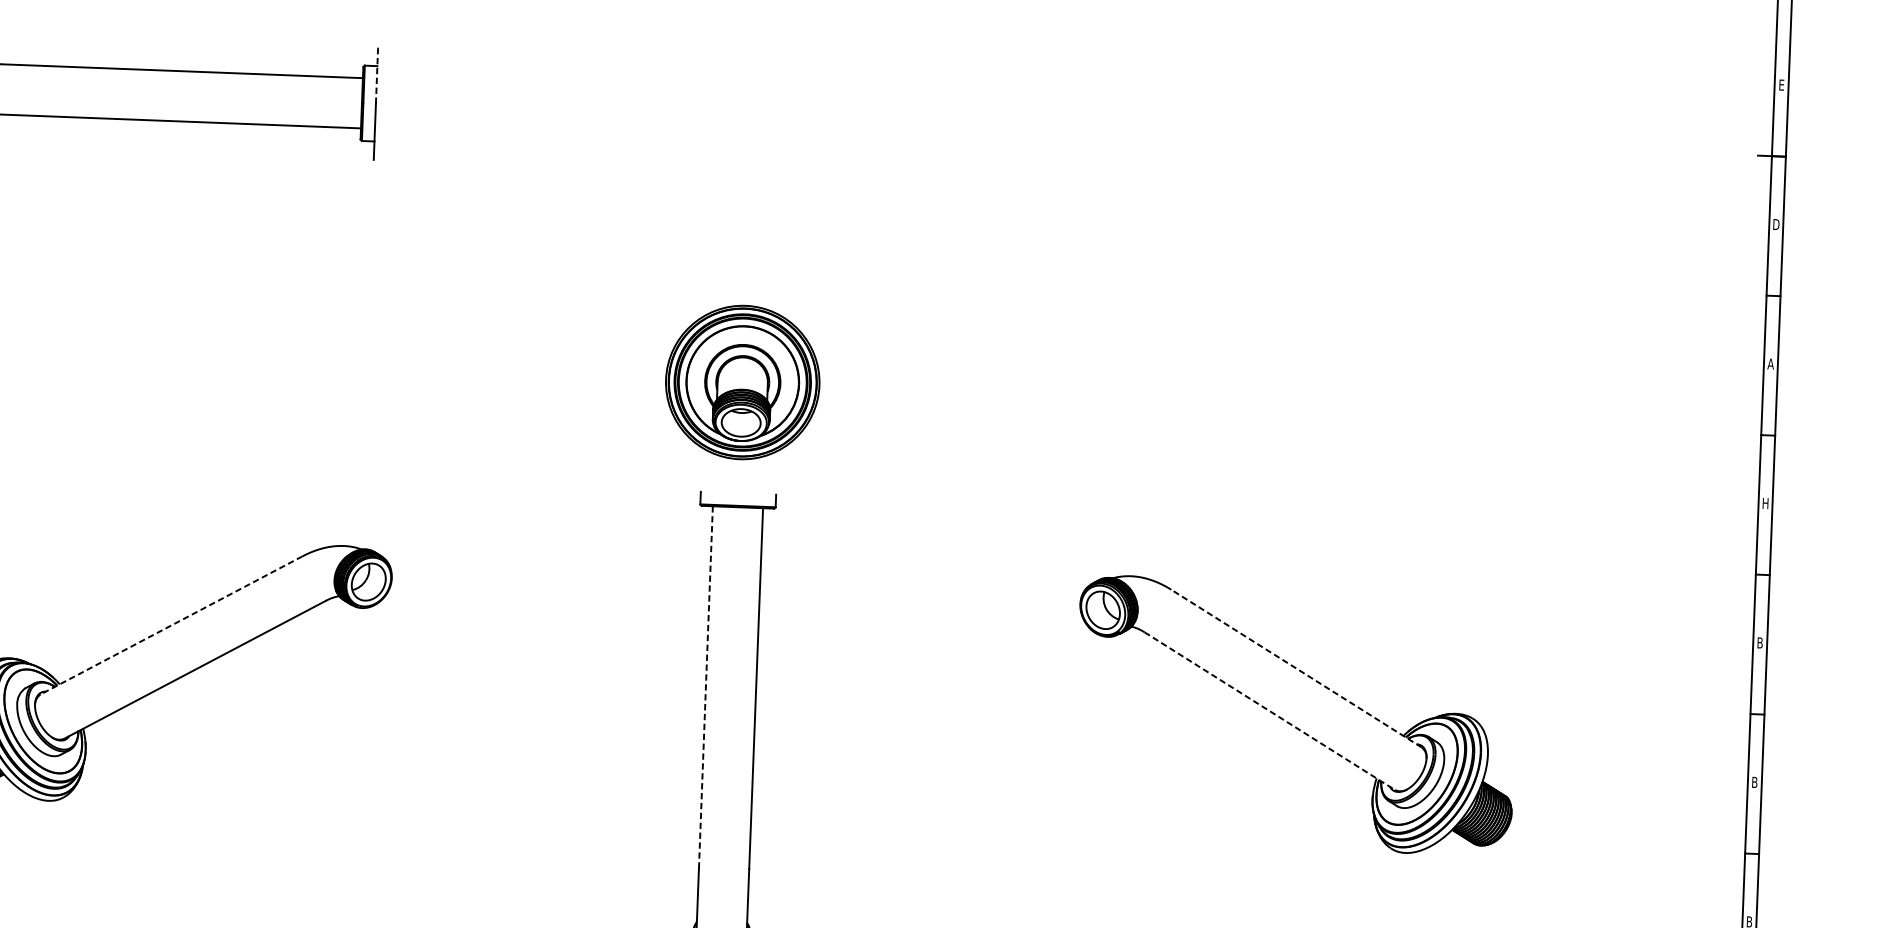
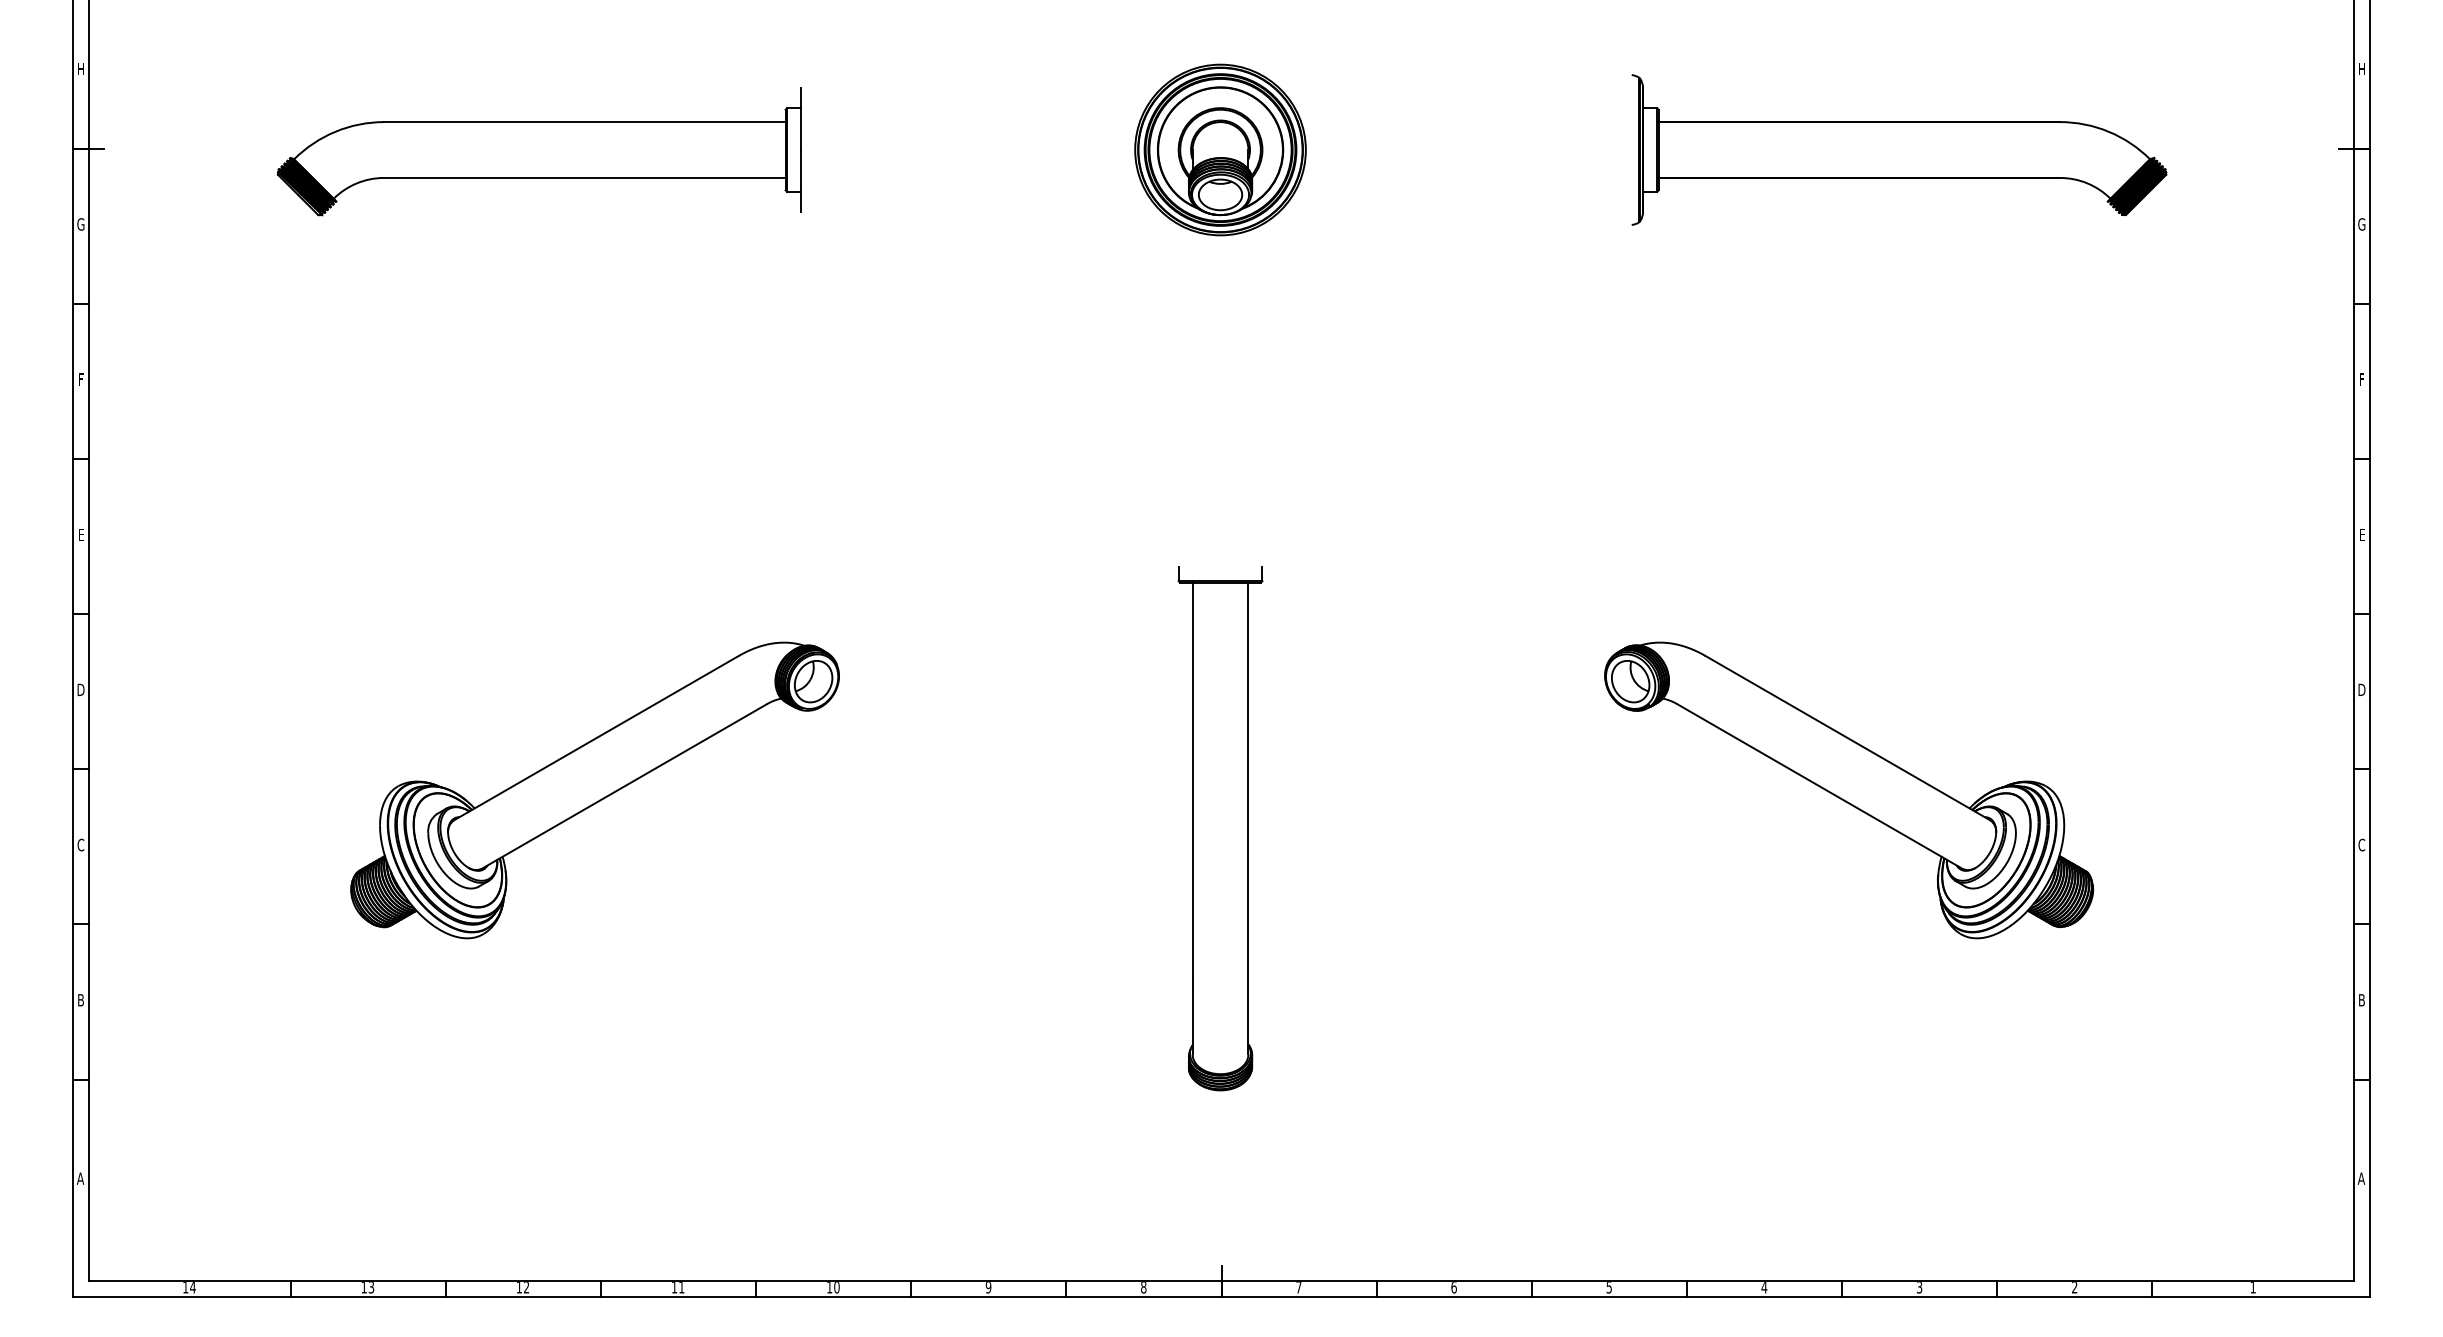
line: (377, 75) -> (801, 118), dashed -> solid
text: (1782, 84) -> (2362, 68), E -> H
part: (1363, 141) -> (1899, 149), added
text: (1775, 224) -> (2361, 224), D -> G
text: (1770, 363) -> (2361, 379), A -> F
part: (742, 382) -> (1220, 149), moved
text: (1765, 503) -> (2361, 534), H -> E
line: (171, 625) -> (596, 738), dashed -> solid
text: (1759, 642) -> (2361, 689), B -> D
line: (1296, 668) -> (1847, 738), dashed -> solid
line: (705, 686) -> (1192, 783), dashed -> solid
line: (1270, 711) -> (1820, 786), dashed -> solid
text: (1754, 781) -> (2361, 844), B -> C

